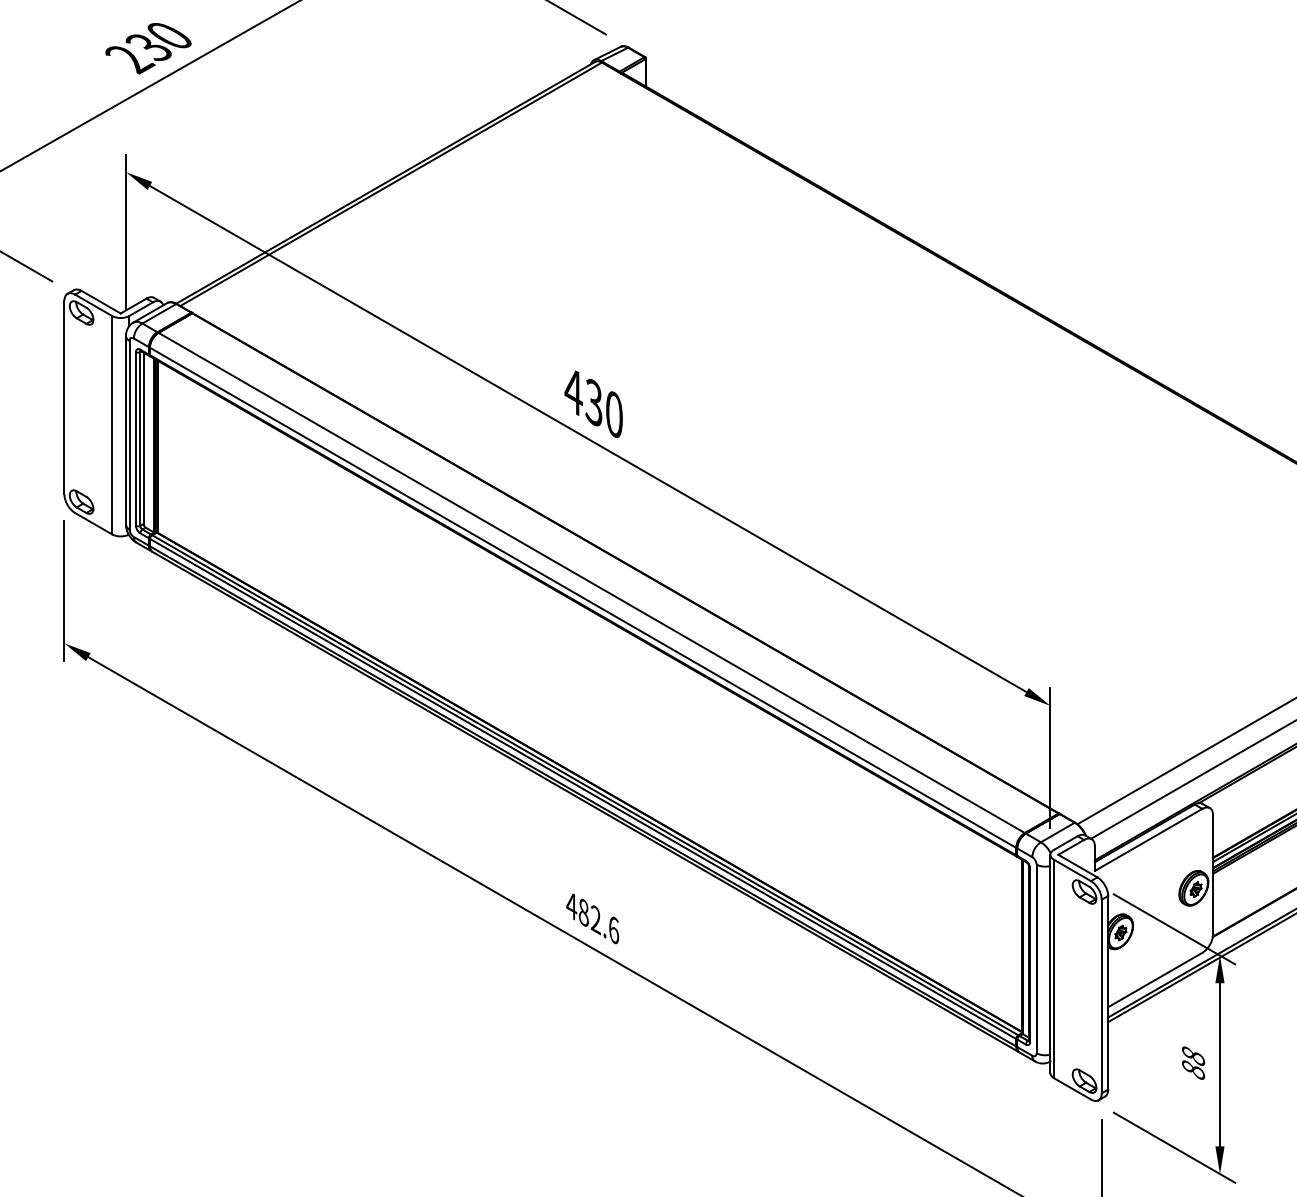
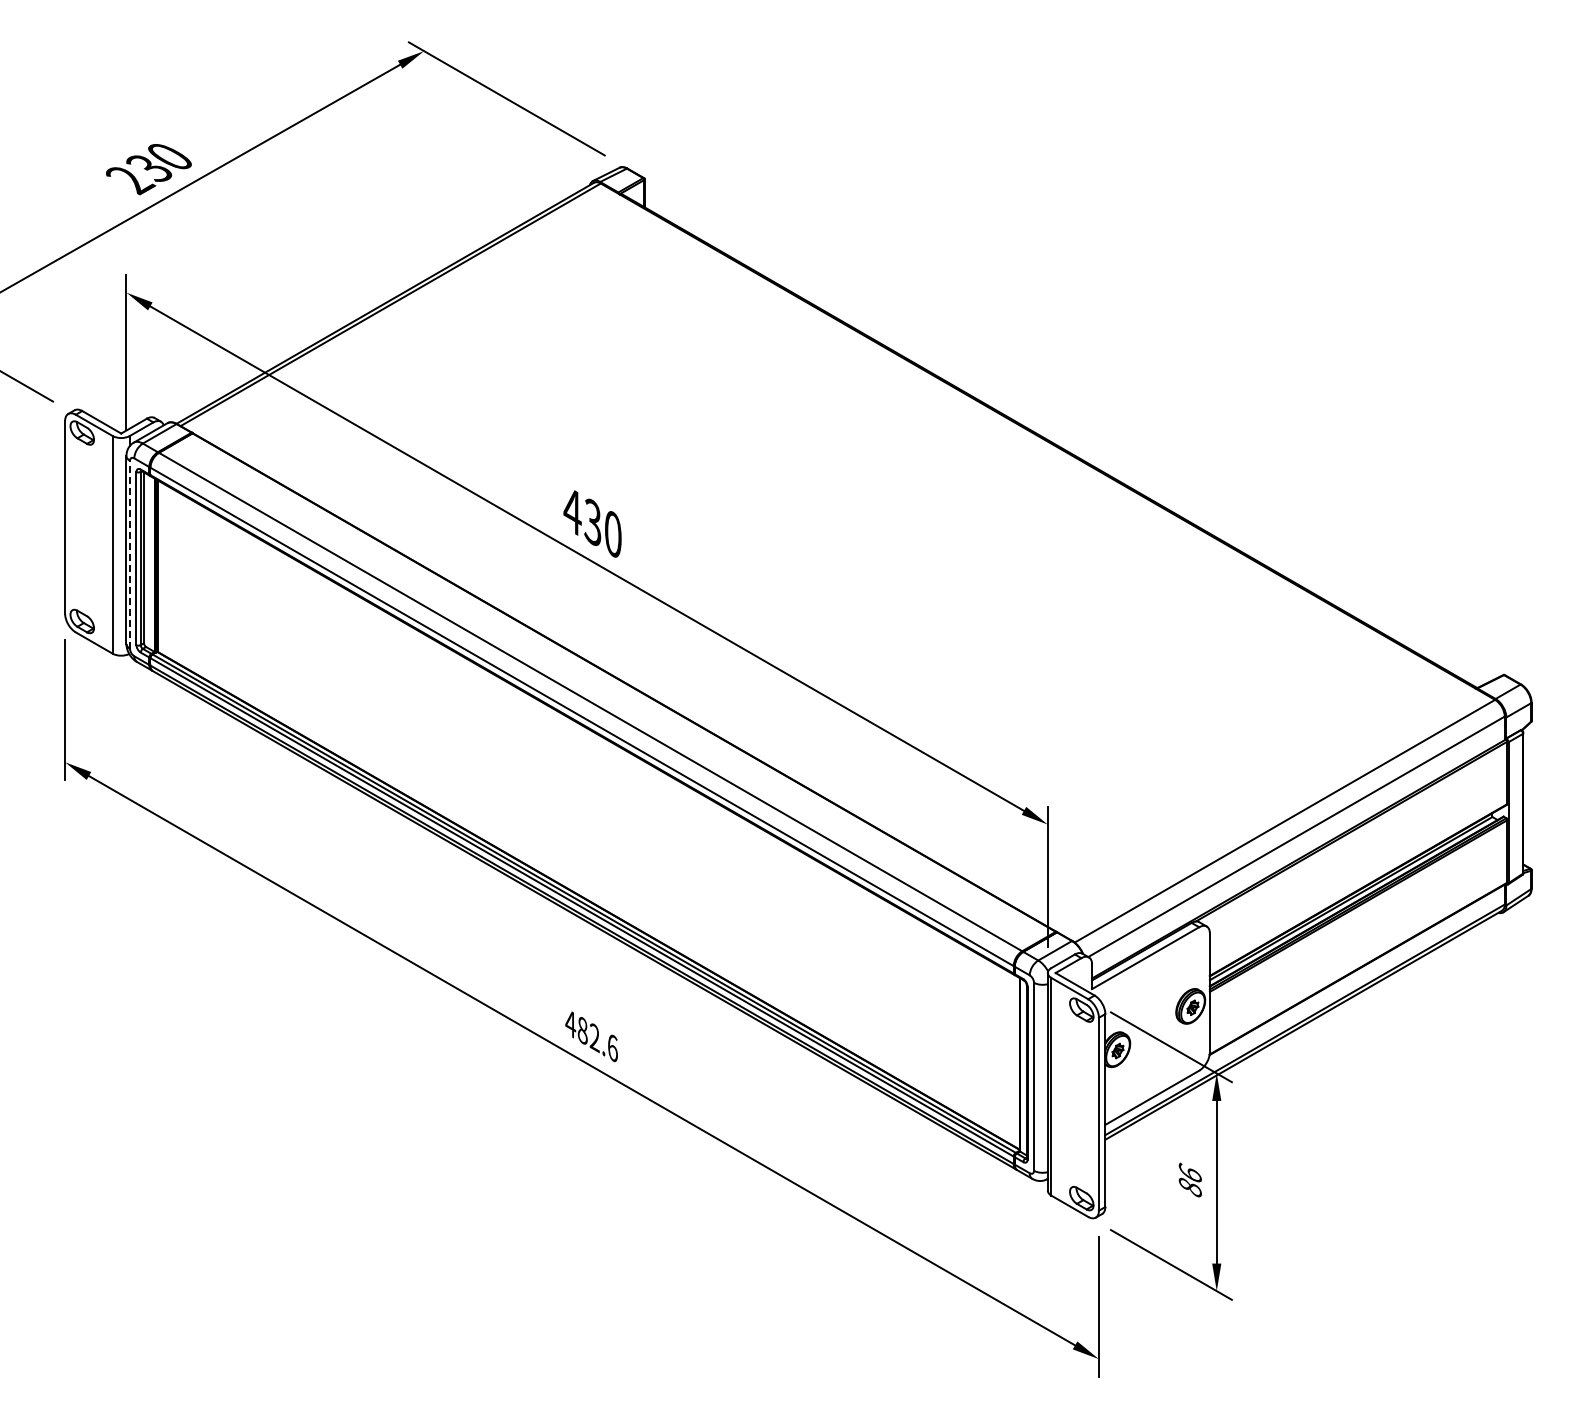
line: (130, 434) -> (130, 554), solid -> dashed
text: (1192, 1054) -> (1189, 1172), 88 -> 86

